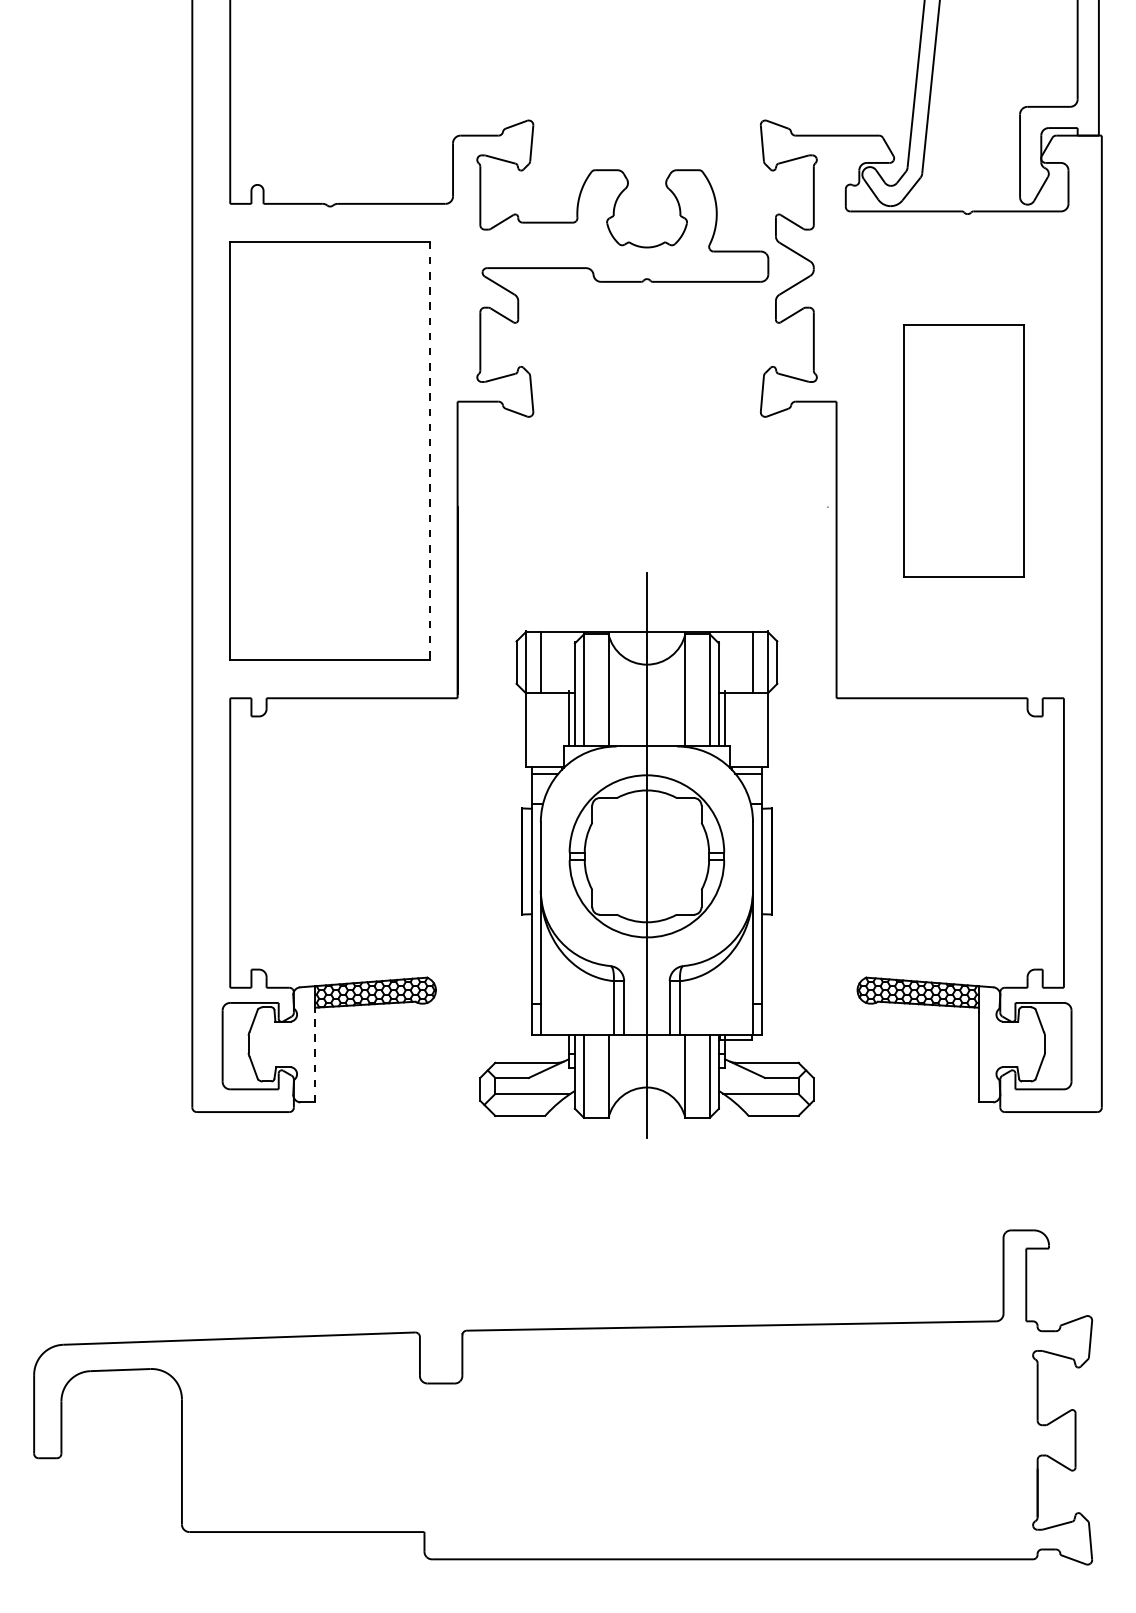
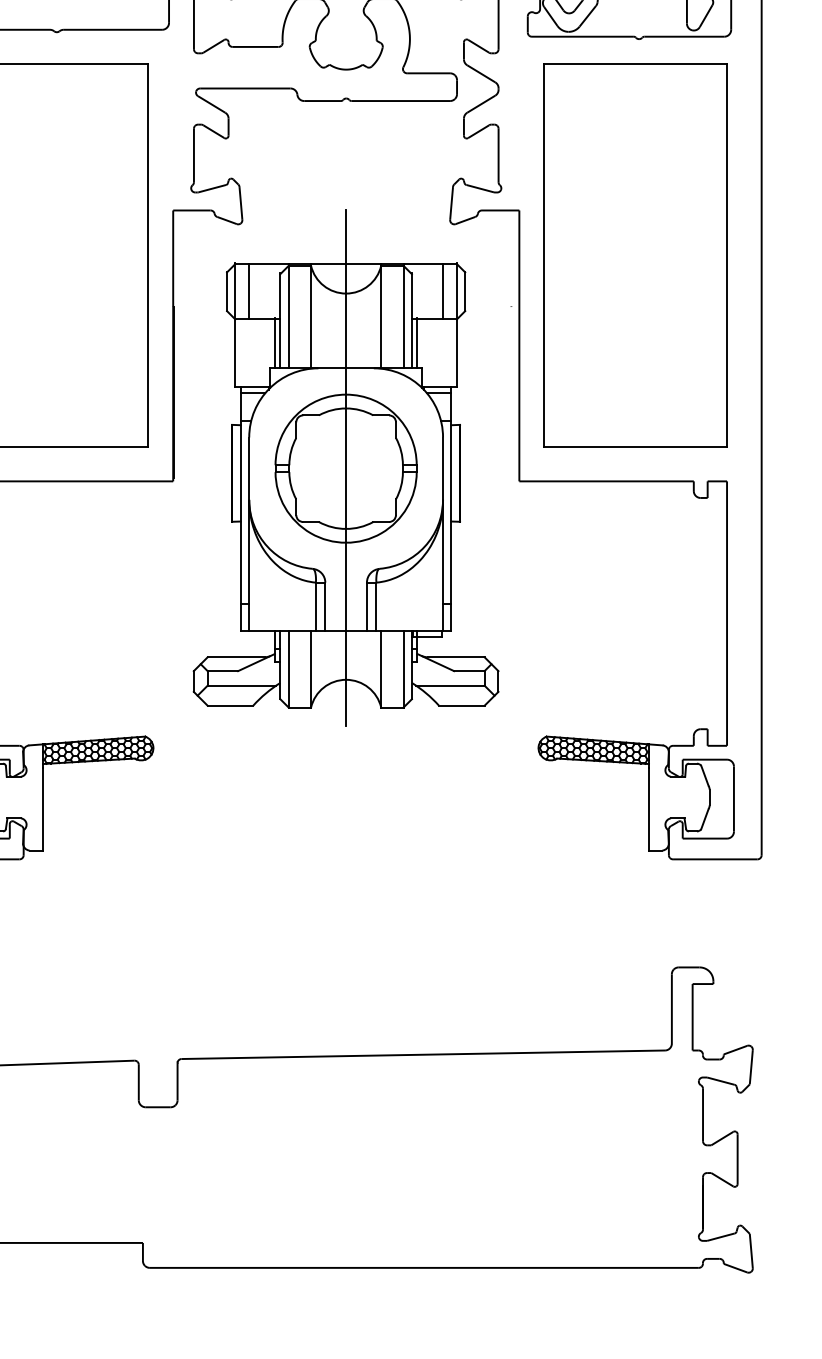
part: (963, 450) -> (635, 255), size x1.67
line: (430, 451) -> (148, 255), dashed -> solid
part: (646, 855) -> (345, 467), moved
line: (315, 1056) -> (43, 808), dashed -> solid

